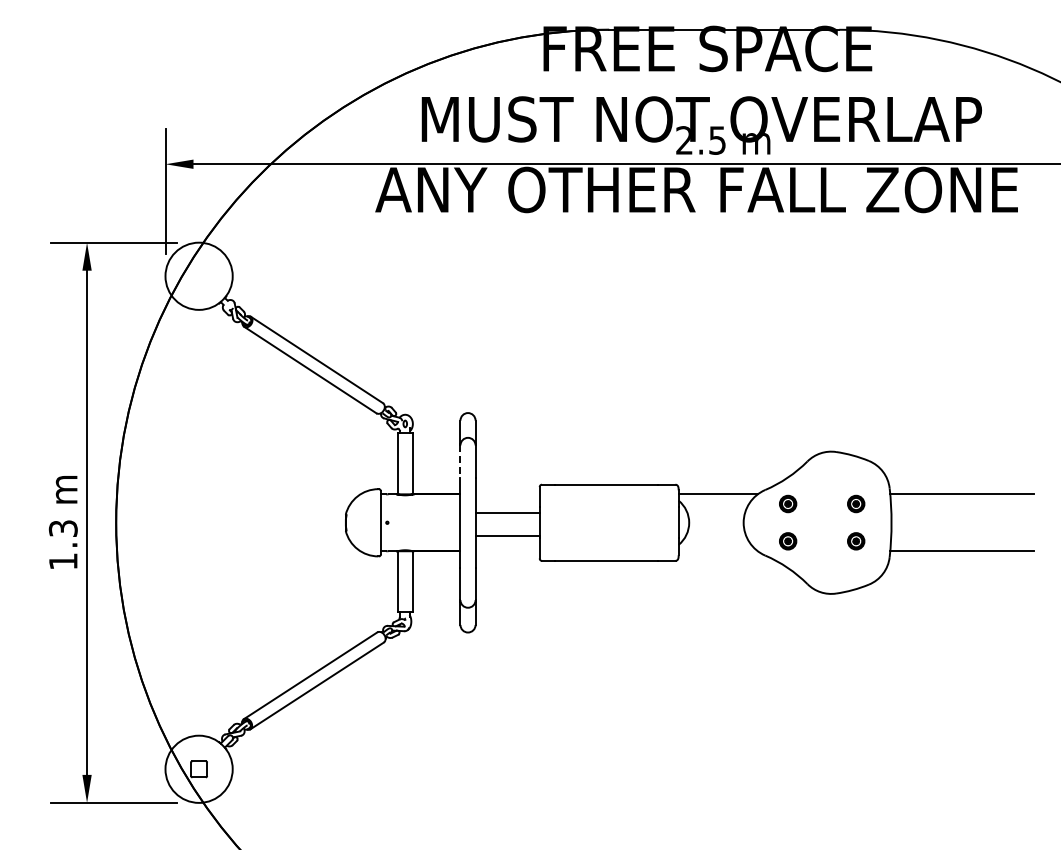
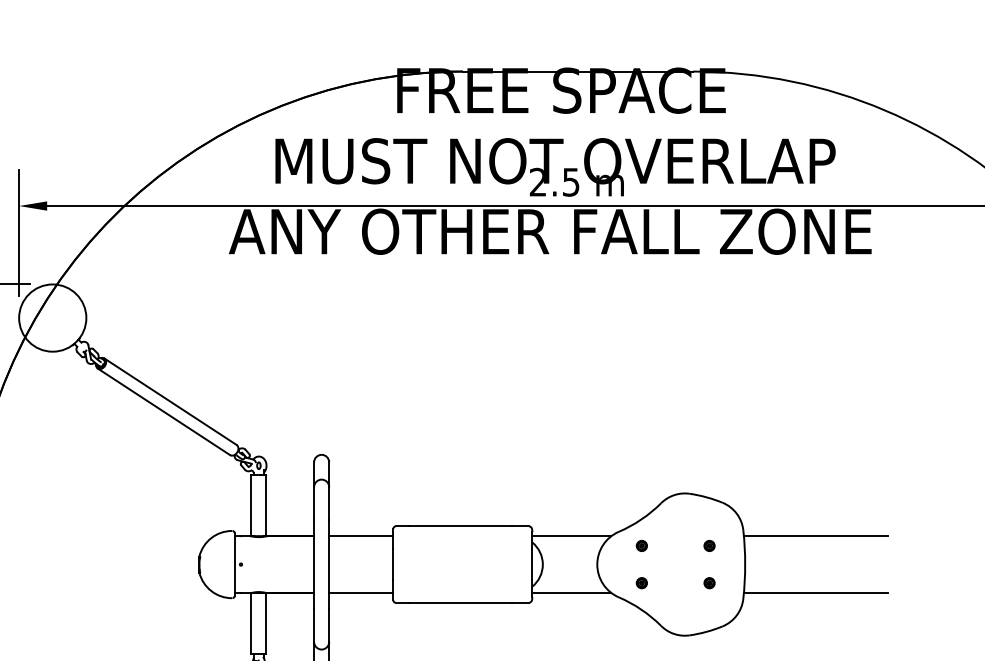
line: (460, 462) -> (314, 504), dashed -> solid
part: (788, 504) -> (642, 546), size x0.62
part: (855, 504) -> (709, 546), size x0.62
line: (507, 513) -> (361, 593), moved
line: (507, 536) -> (361, 536), moved
part: (788, 541) -> (642, 583), size x0.62
part: (855, 541) -> (709, 583), size x0.62
line: (717, 551) -> (571, 593), added

